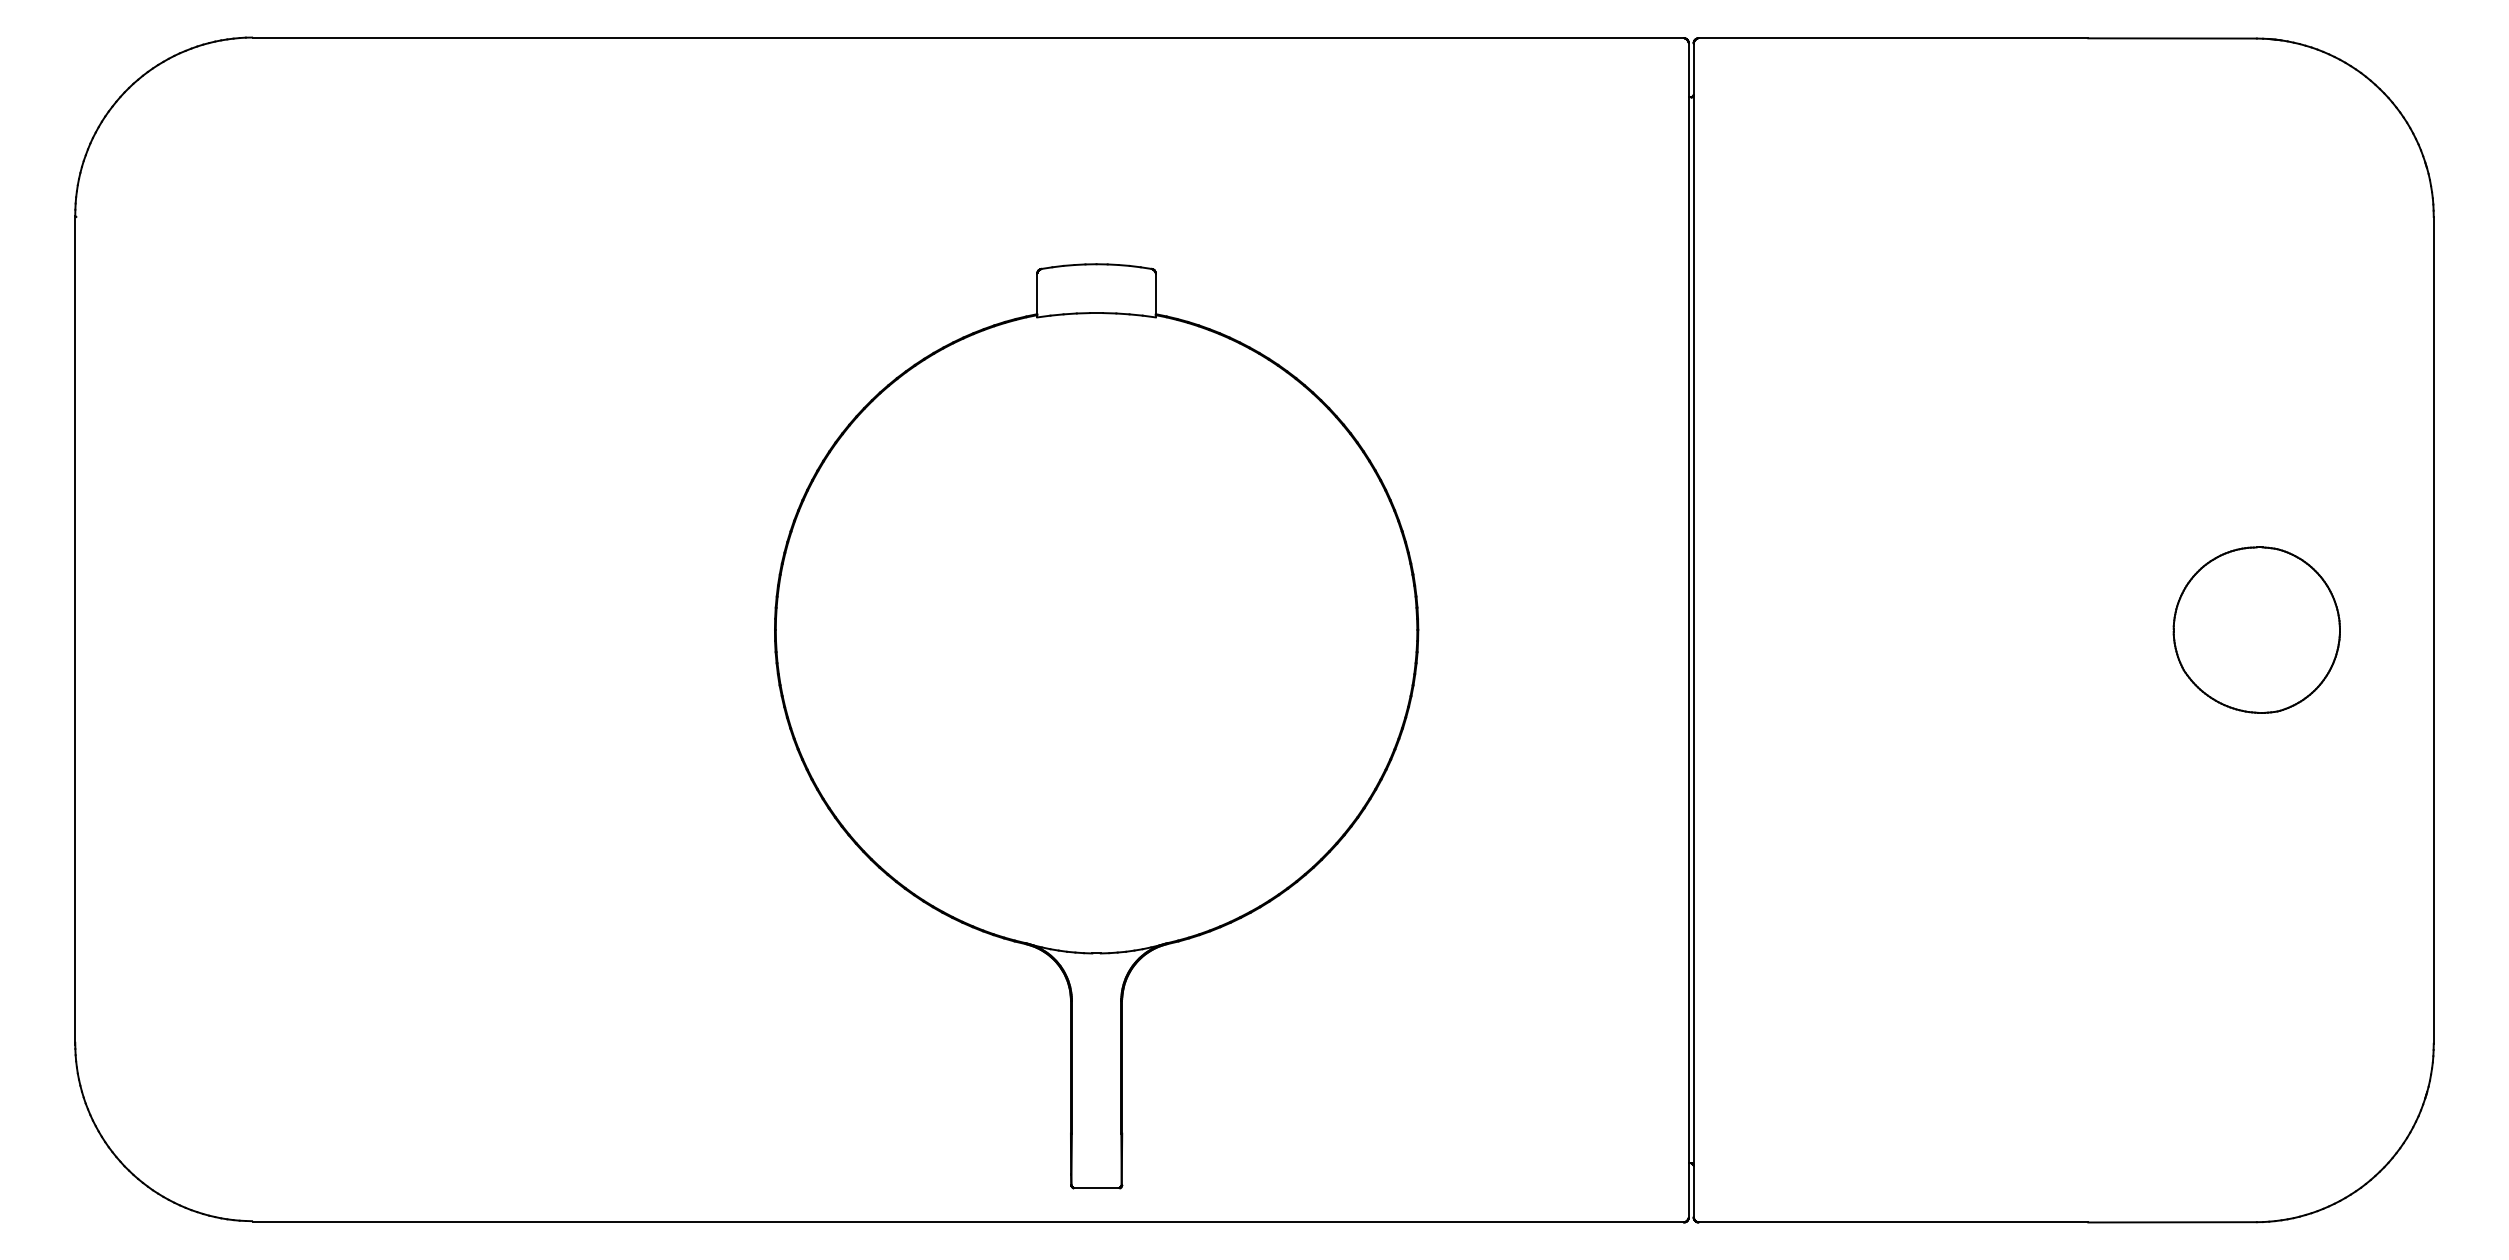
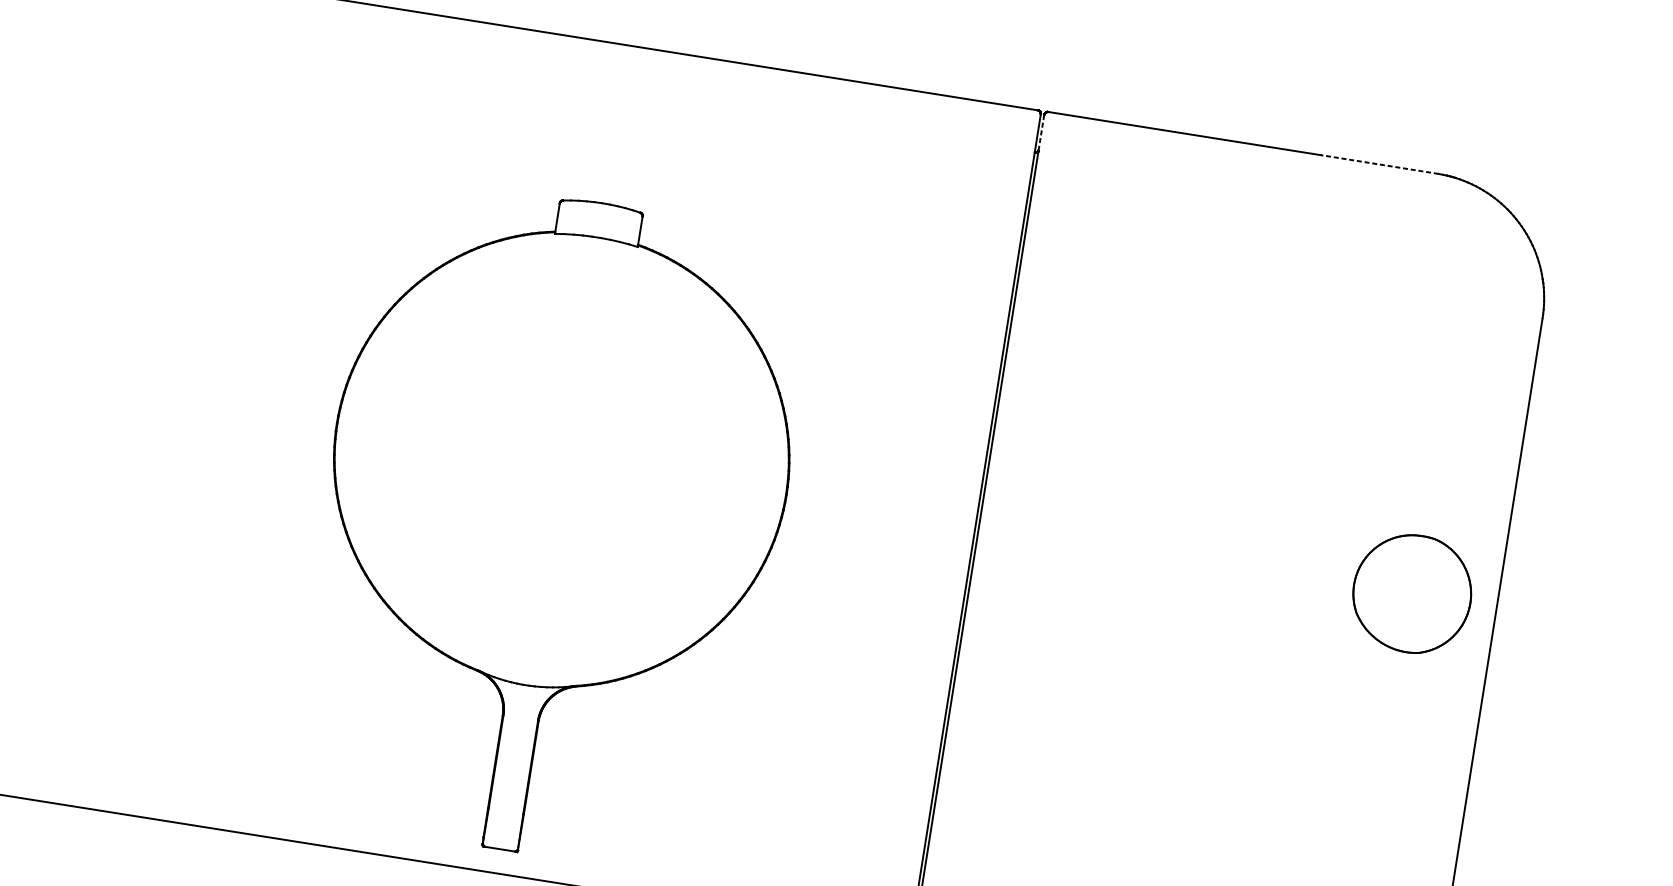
line: (2172, 38) -> (1379, 164), solid -> dashed
line: (1693, 69) -> (1041, 133), solid -> dashed
part: (2256, 629) -> (1412, 593), moved

